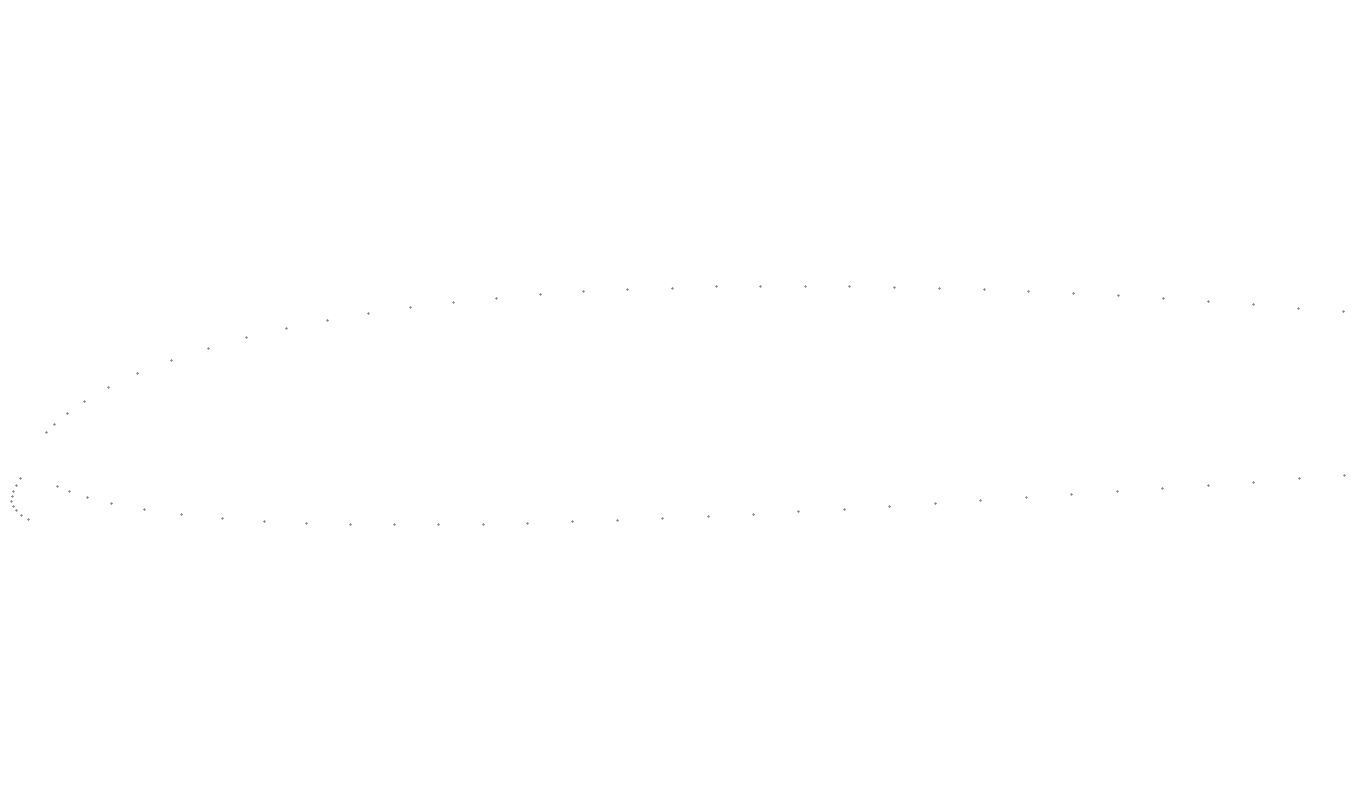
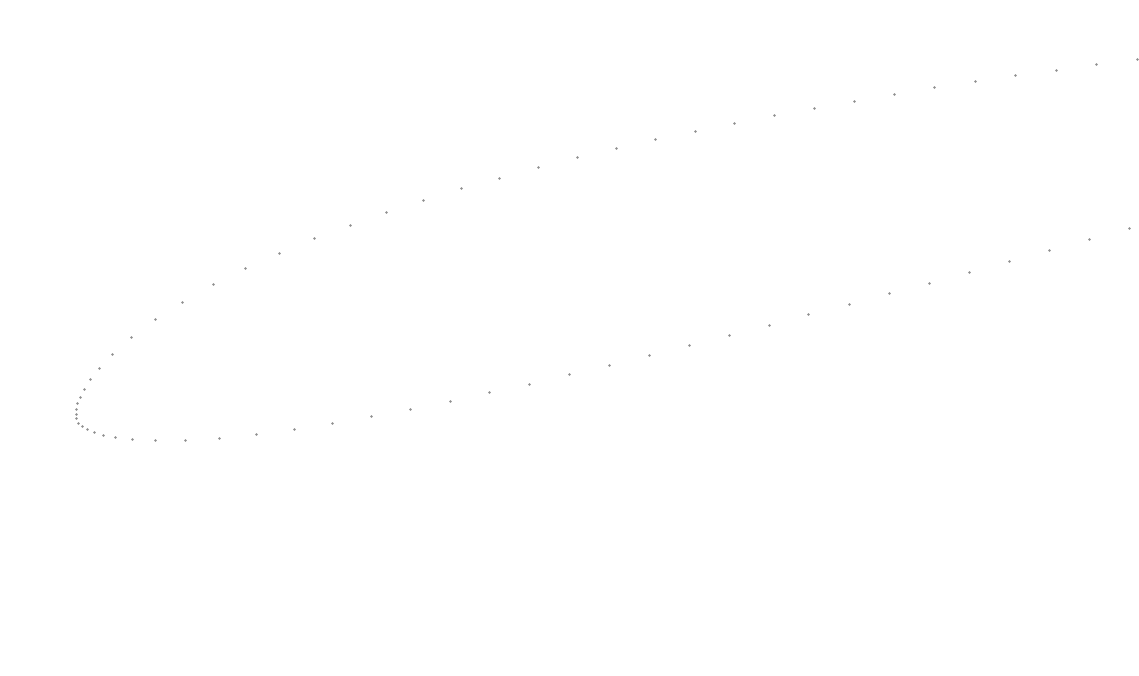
part: (13, 496) -> (77, 414), moved

